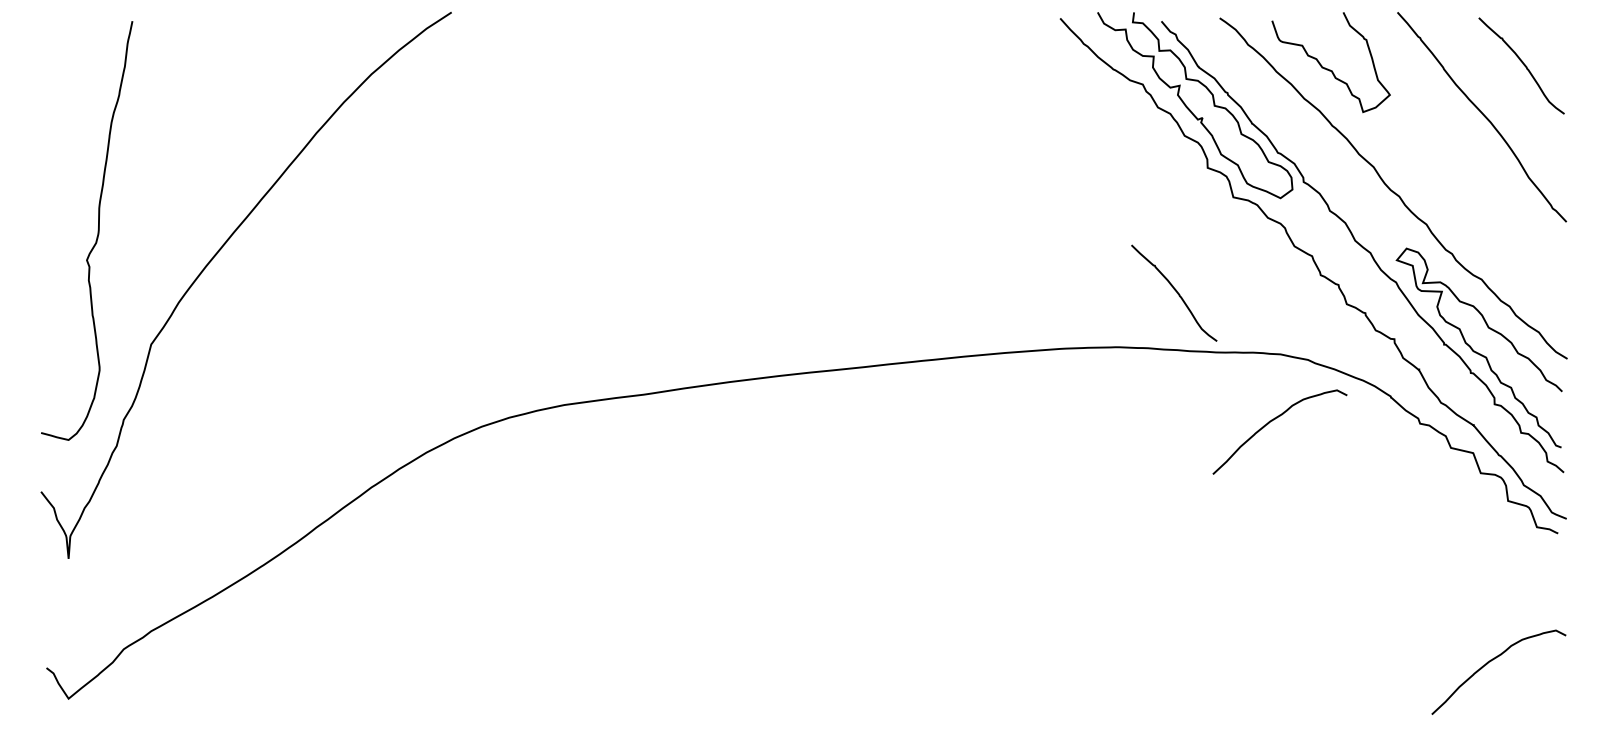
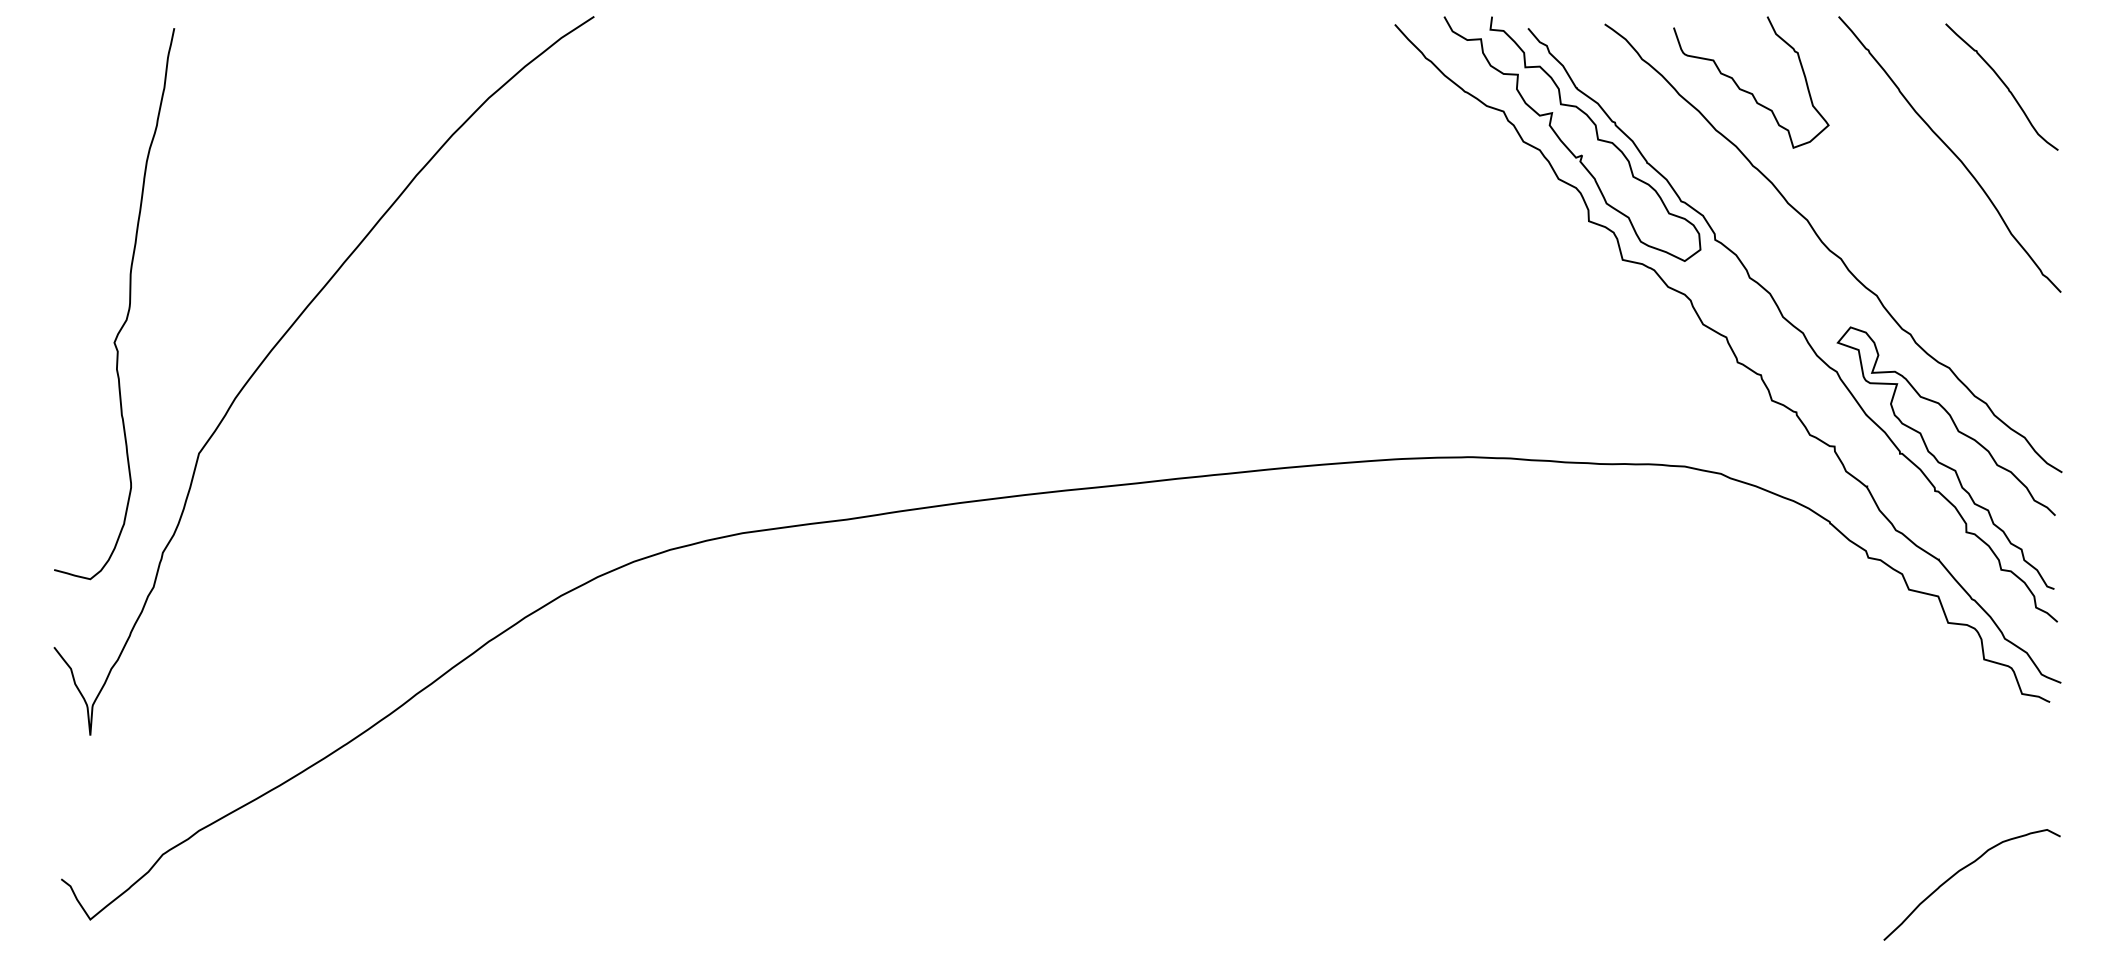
curve: (1175, 291) -> (1546, 383), removed
curve: (1273, 420) -> (1675, 553), removed

